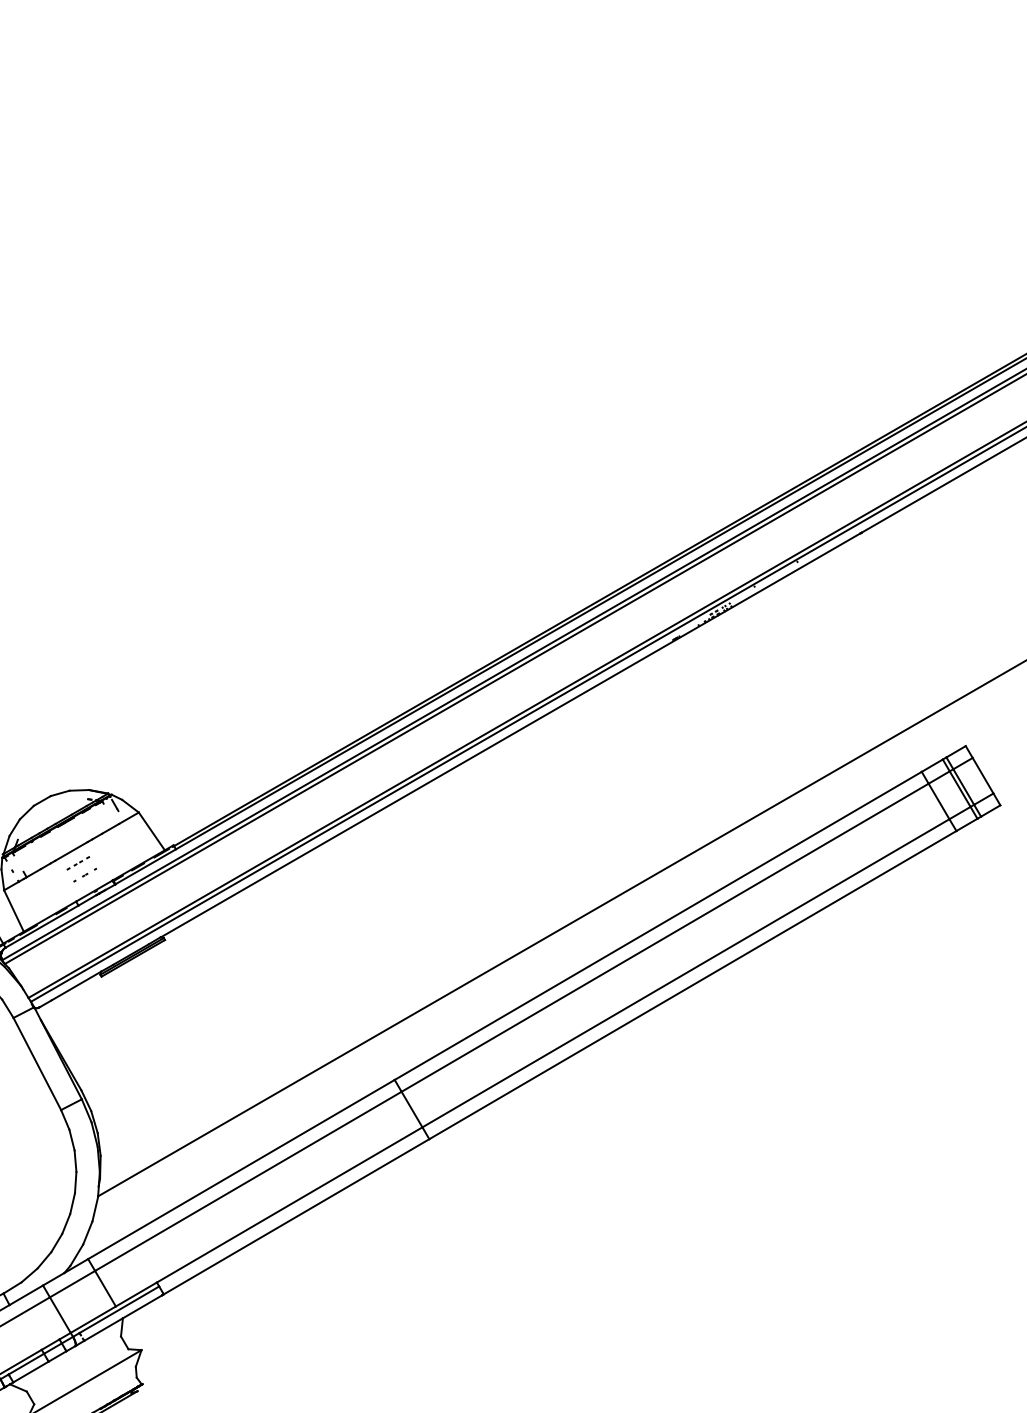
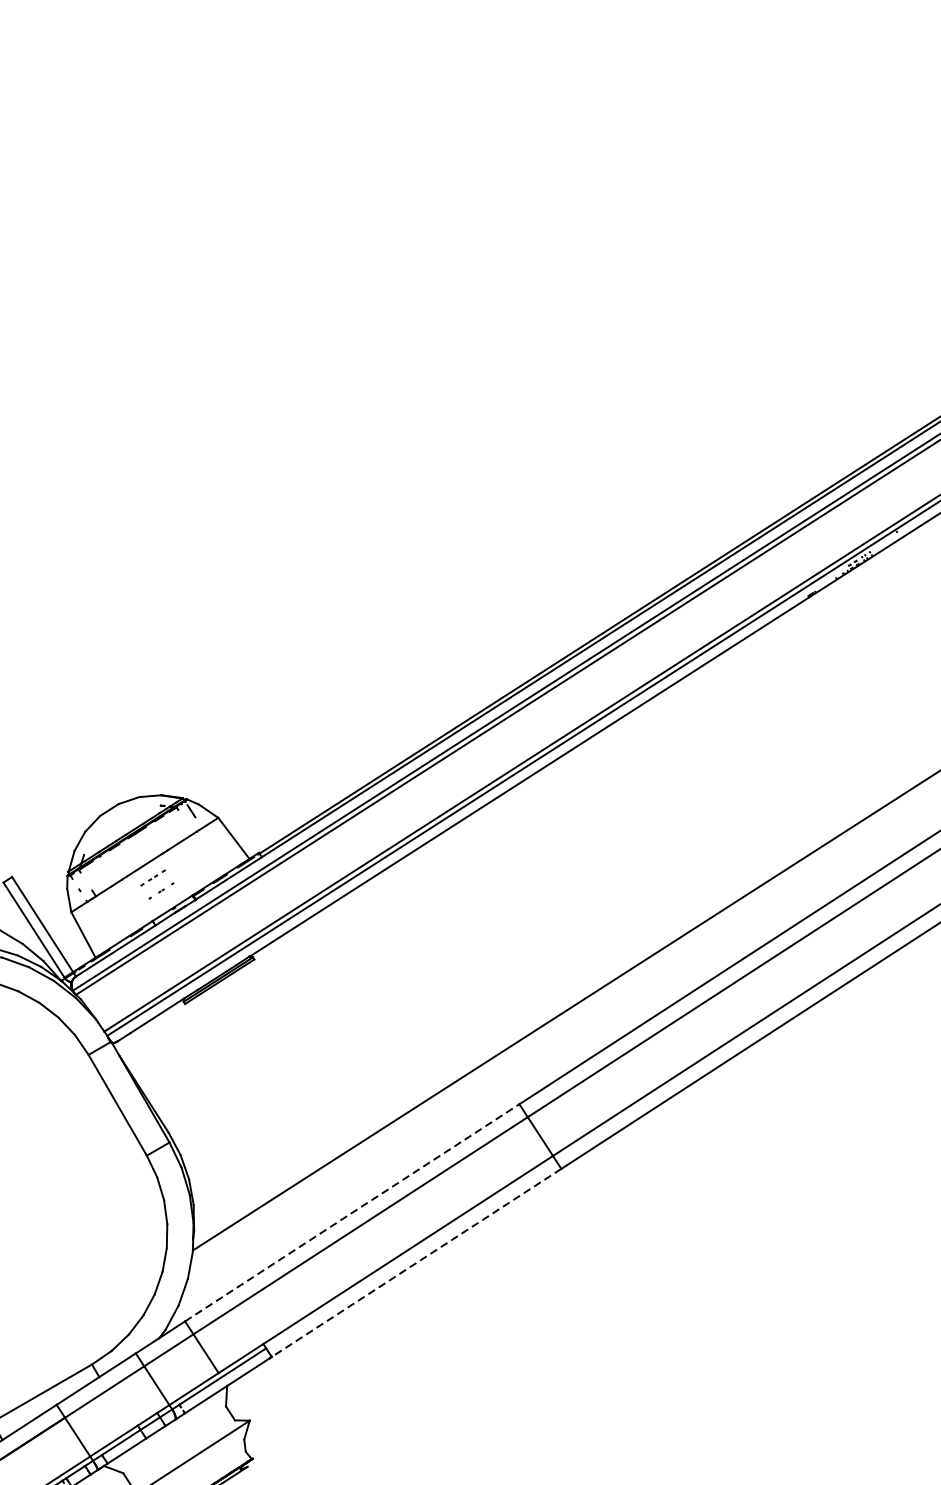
line: (241, 1169) -> (352, 1212), solid -> dashed
line: (296, 1216) -> (416, 1262), solid -> dashed

